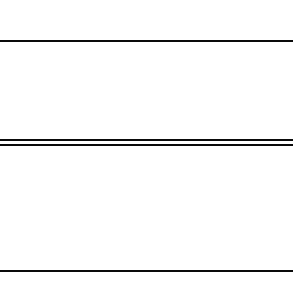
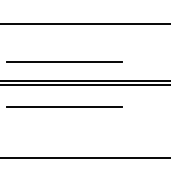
line: (110, 105) -> (64, 61), added
line: (110, 184) -> (64, 107), added

